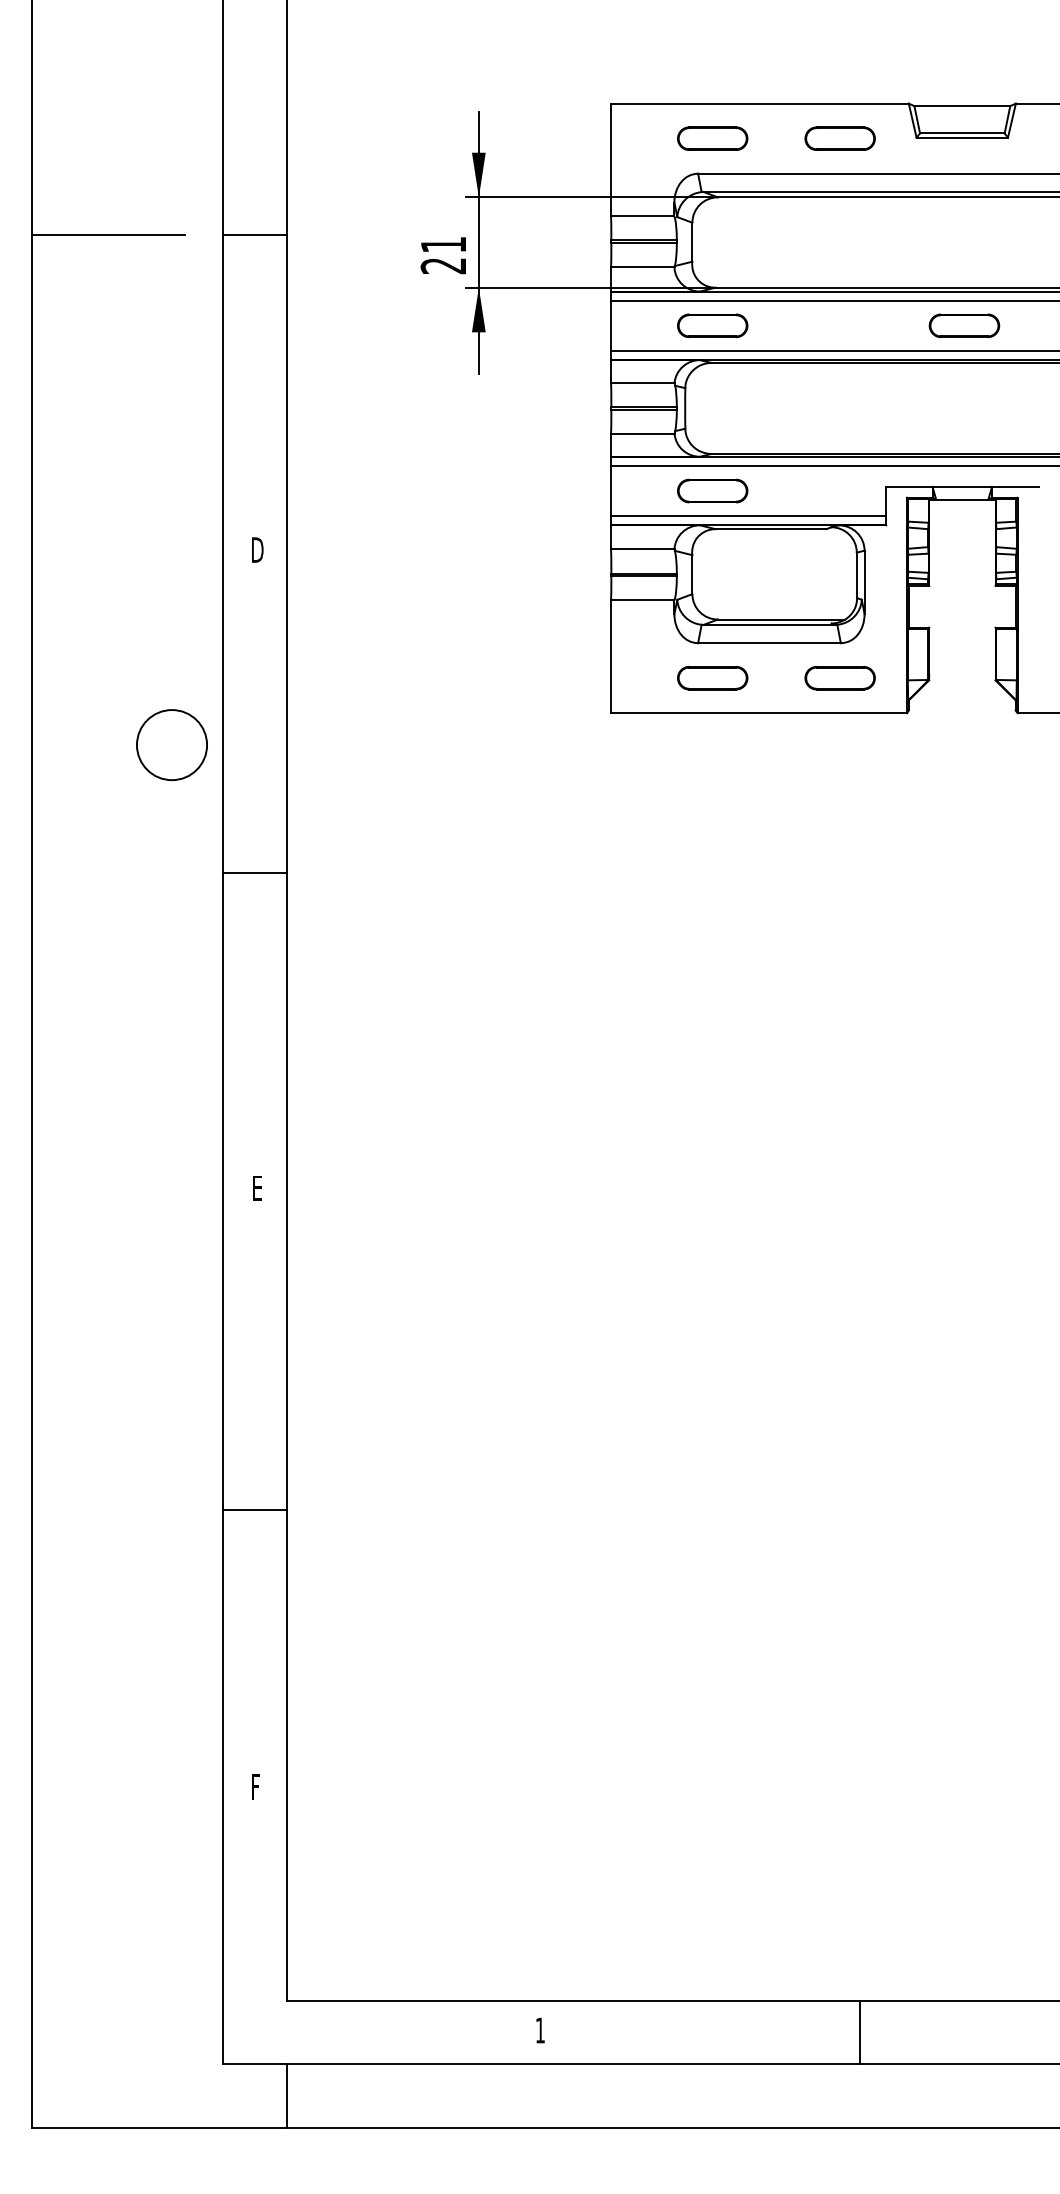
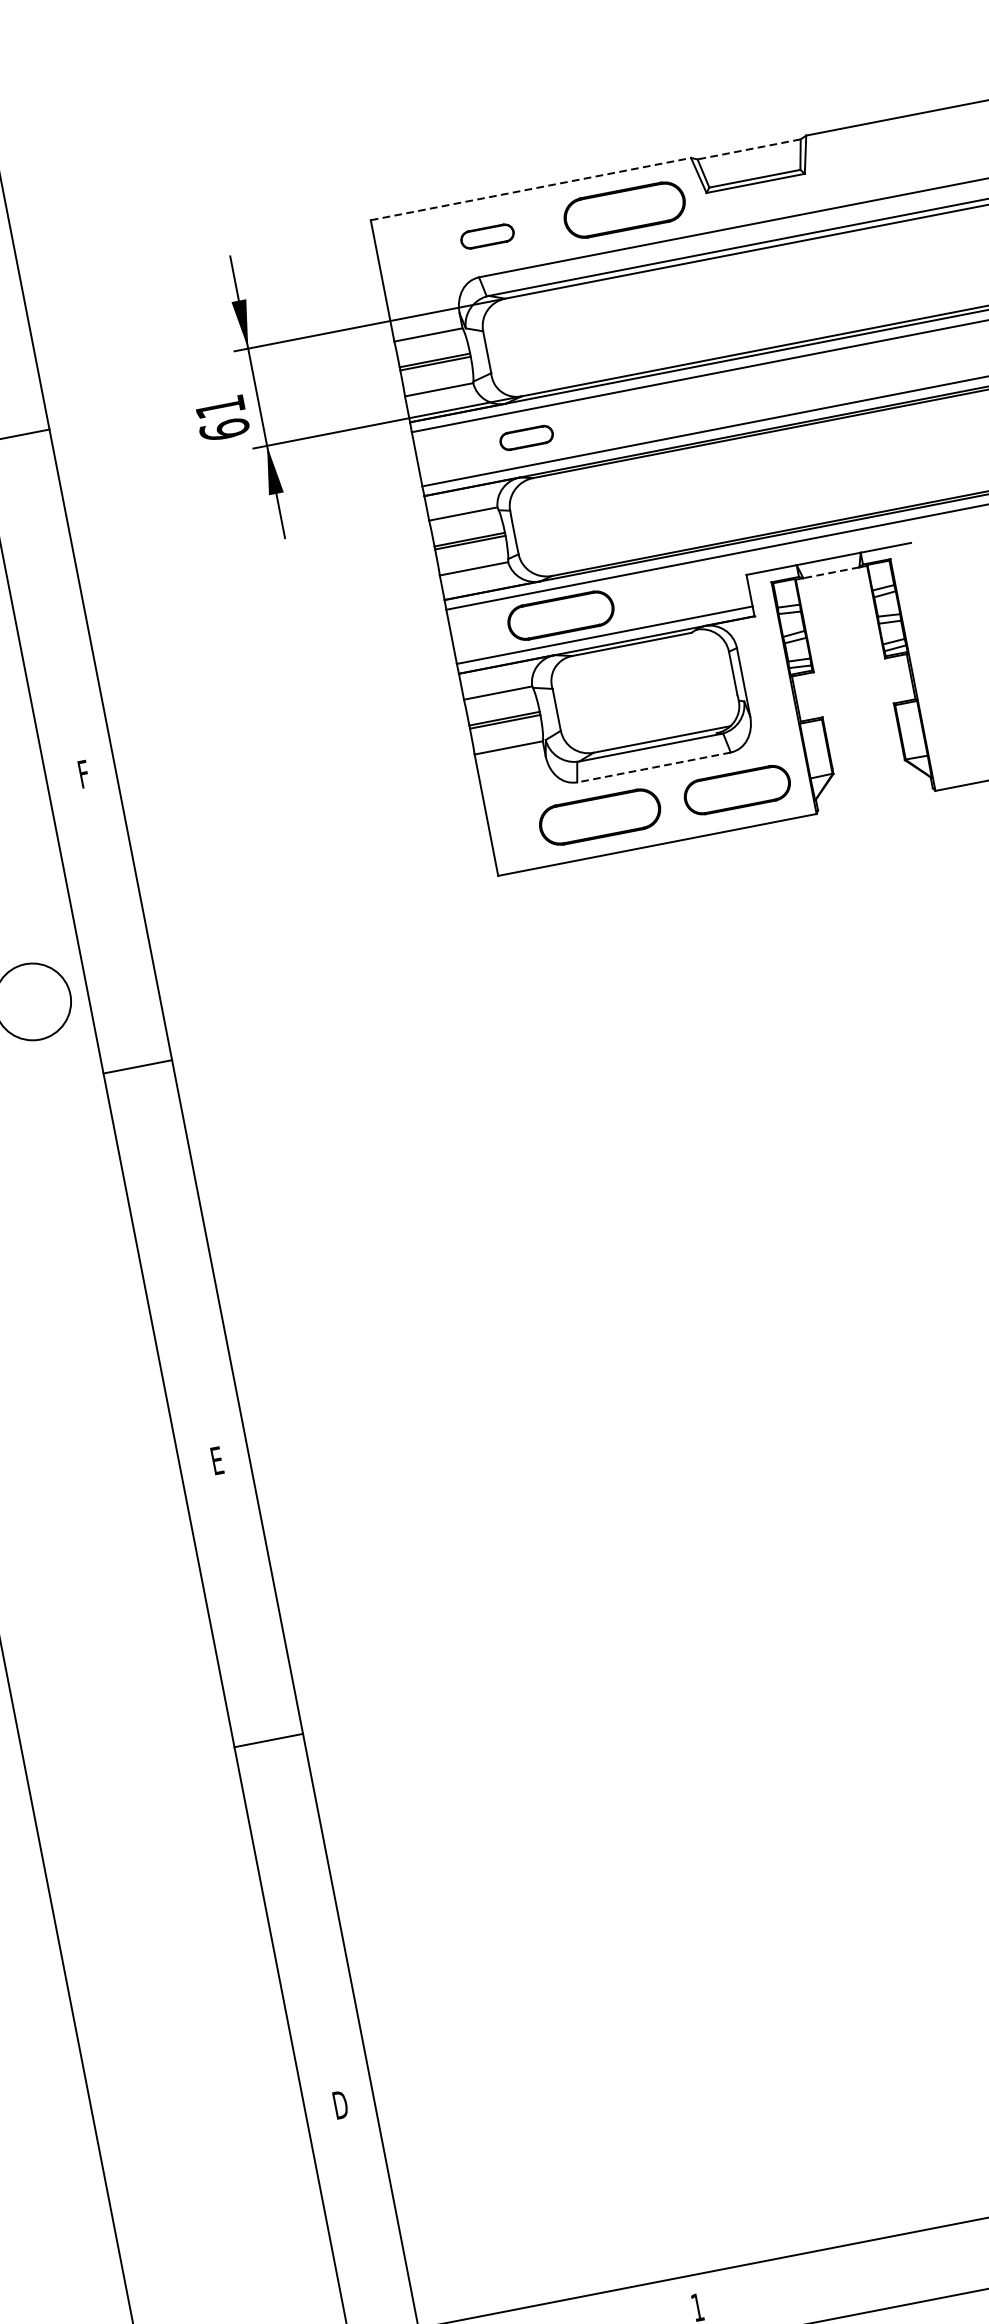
line: (759, 103) -> (530, 189), solid -> dashed
line: (962, 106) -> (749, 149), solid -> dashed
part: (712, 138) -> (487, 236), size x0.7
part: (839, 138) -> (623, 209), size x1.6
text: (443, 265) -> (224, 429), 21 -> 61
part: (712, 325) -> (526, 437), size x0.7
part: (964, 325) -> (797, 384), removed
part: (712, 490) -> (560, 615), size x1.4
line: (961, 499) -> (830, 572), solid -> dashed
text: (257, 549) -> (83, 773), D -> F
line: (768, 643) -> (653, 767), solid -> dashed
part: (712, 677) -> (599, 816), size x1.6
part: (839, 678) -> (736, 790), size x1.4
line: (254, 872) -> (137, 1066), moved
line: (254, 1509) -> (268, 1740), moved
text: (255, 1786) -> (340, 2104), F -> D

